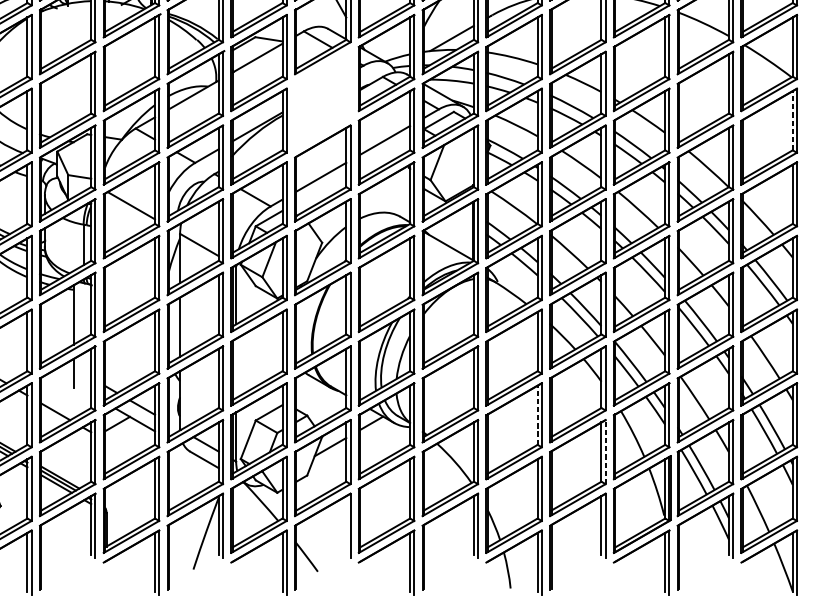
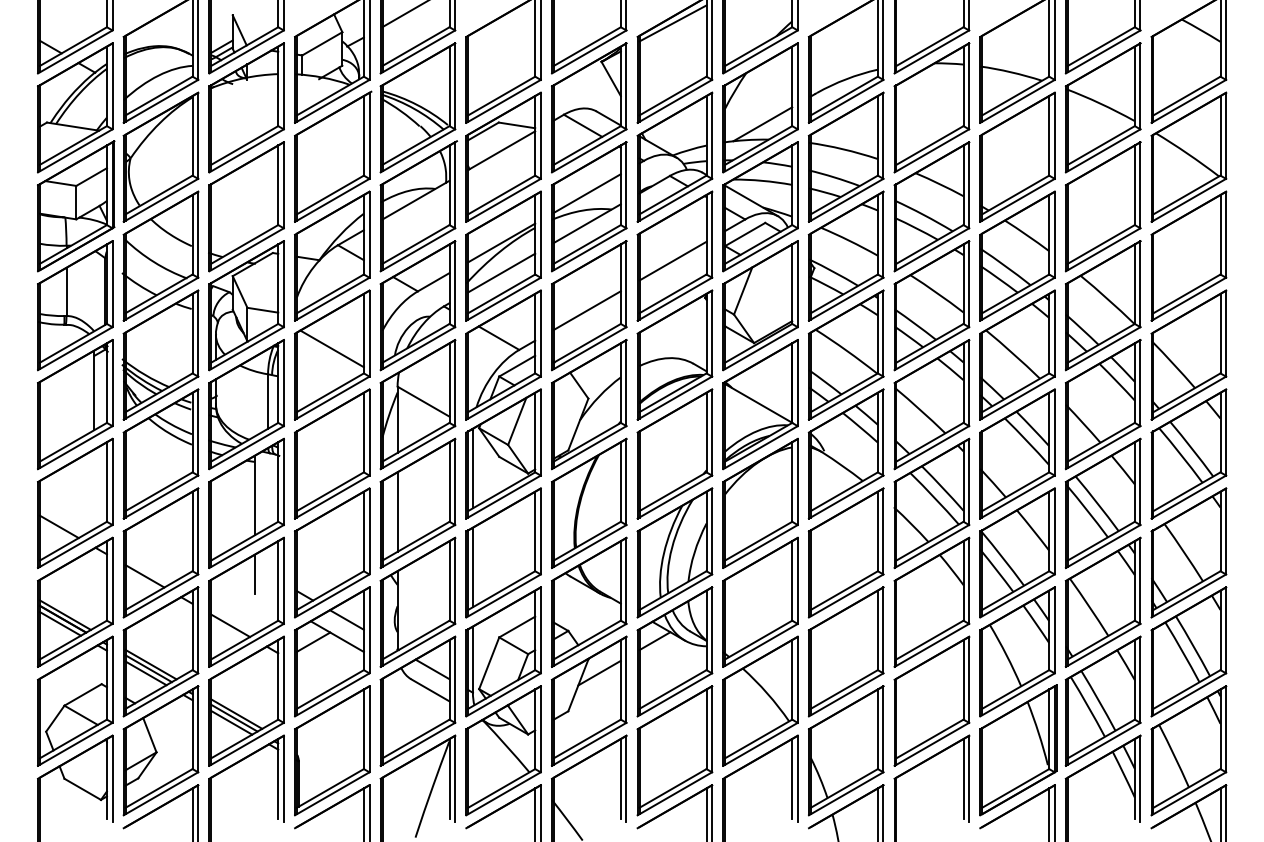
part: (322, 99) -> (589, 206), added
line: (792, 120) -> (1220, 234), dashed -> solid
line: (257, 148) -> (501, 272), added
line: (235, 368) -> (472, 567), added
line: (537, 415) -> (877, 630), dashed -> solid
line: (605, 451) -> (969, 679), dashed -> solid
line: (346, 525) -> (620, 778), added

